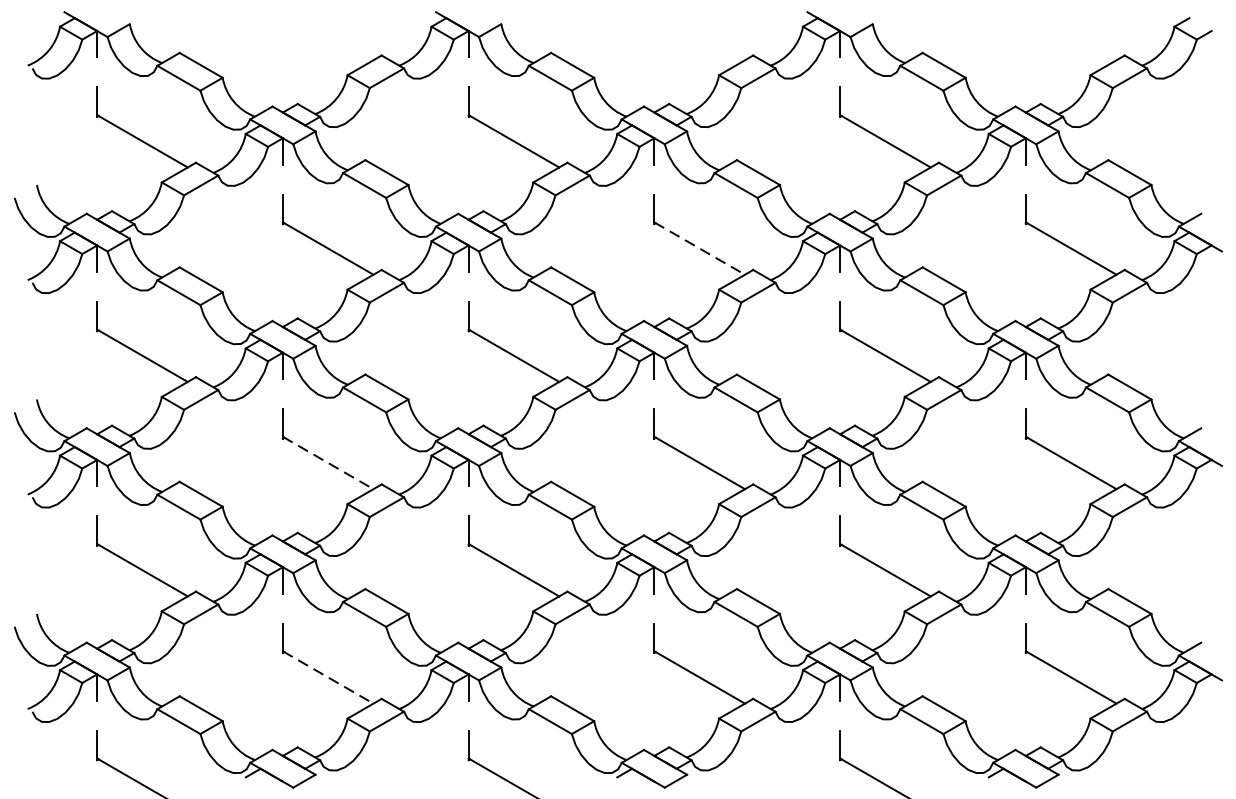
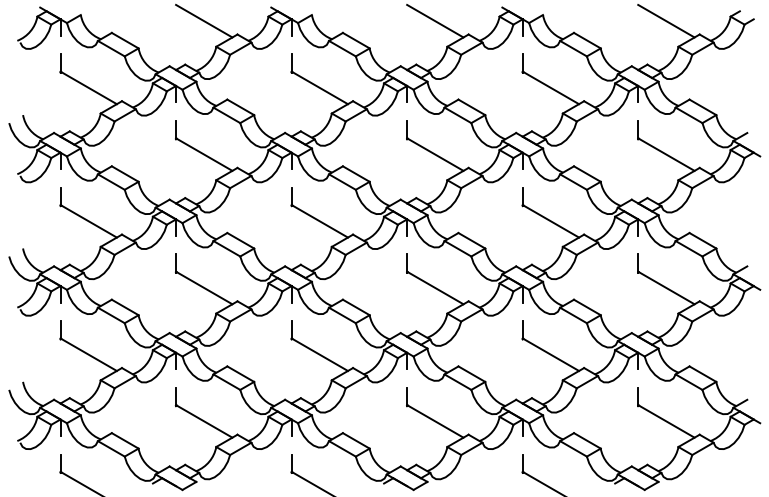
line: (328, 32) -> (204, 20), added
line: (699, 32) -> (435, 20), added
line: (1071, 32) -> (666, 20), added
line: (699, 248) -> (435, 154), dashed -> solid
line: (328, 463) -> (204, 288), dashed -> solid
line: (328, 677) -> (204, 421), dashed -> solid

